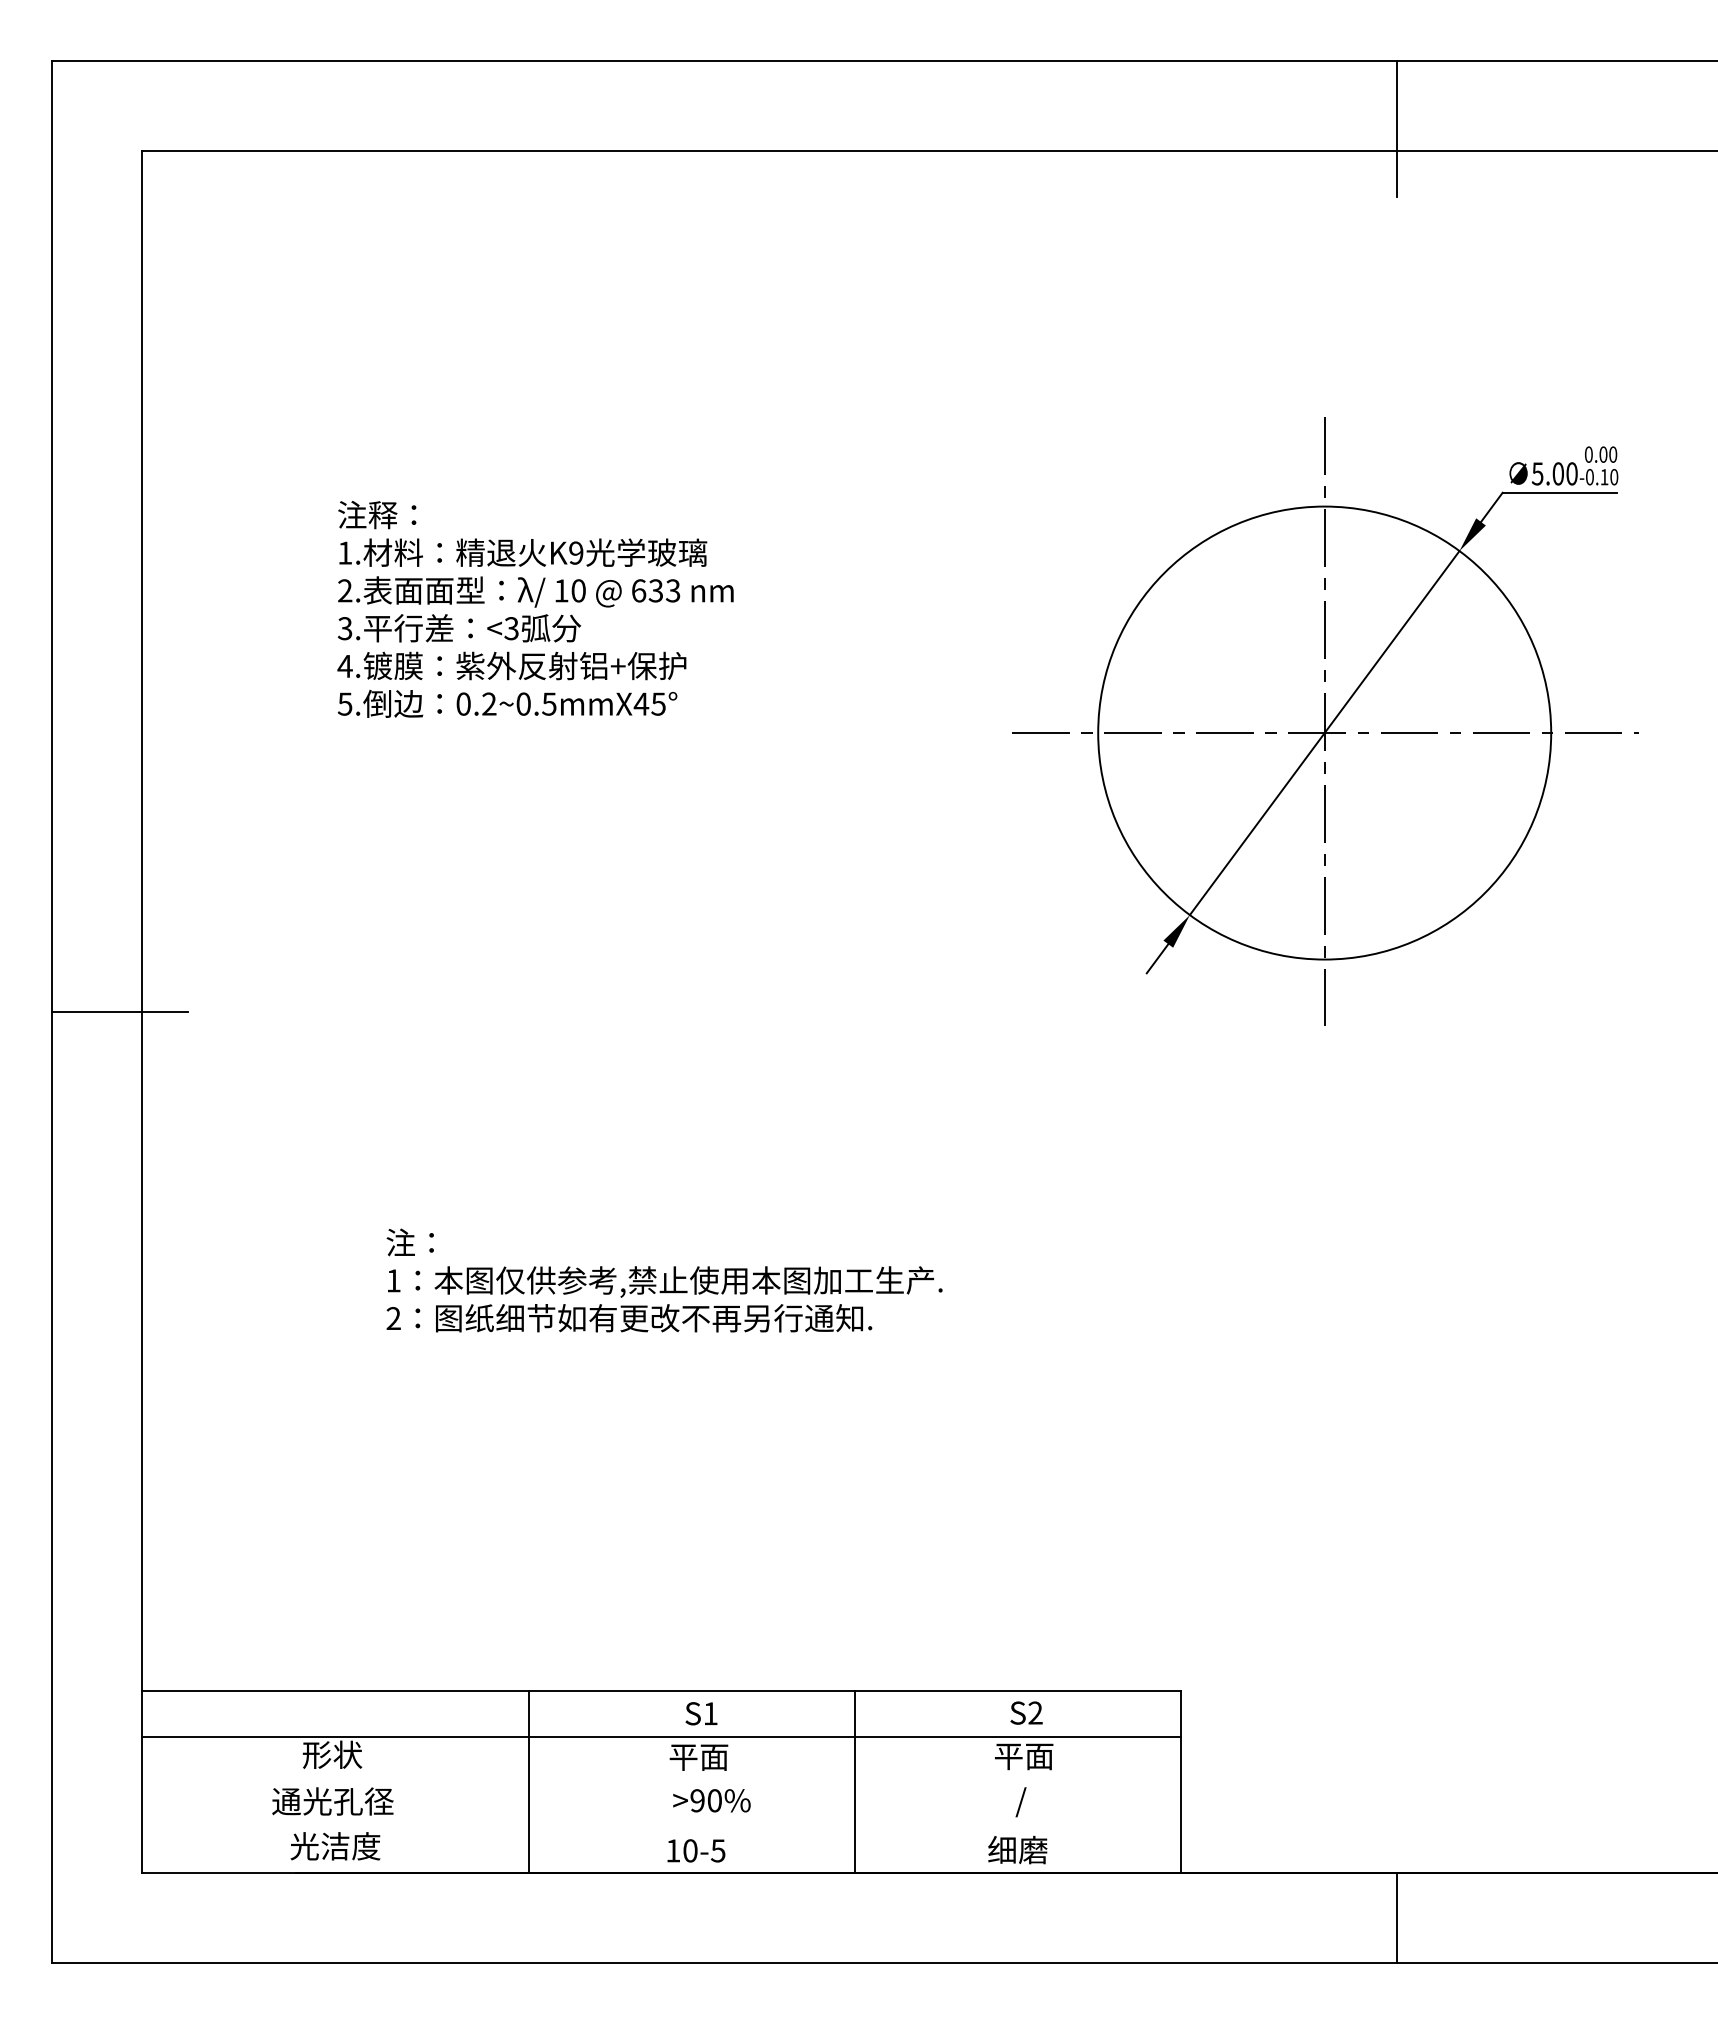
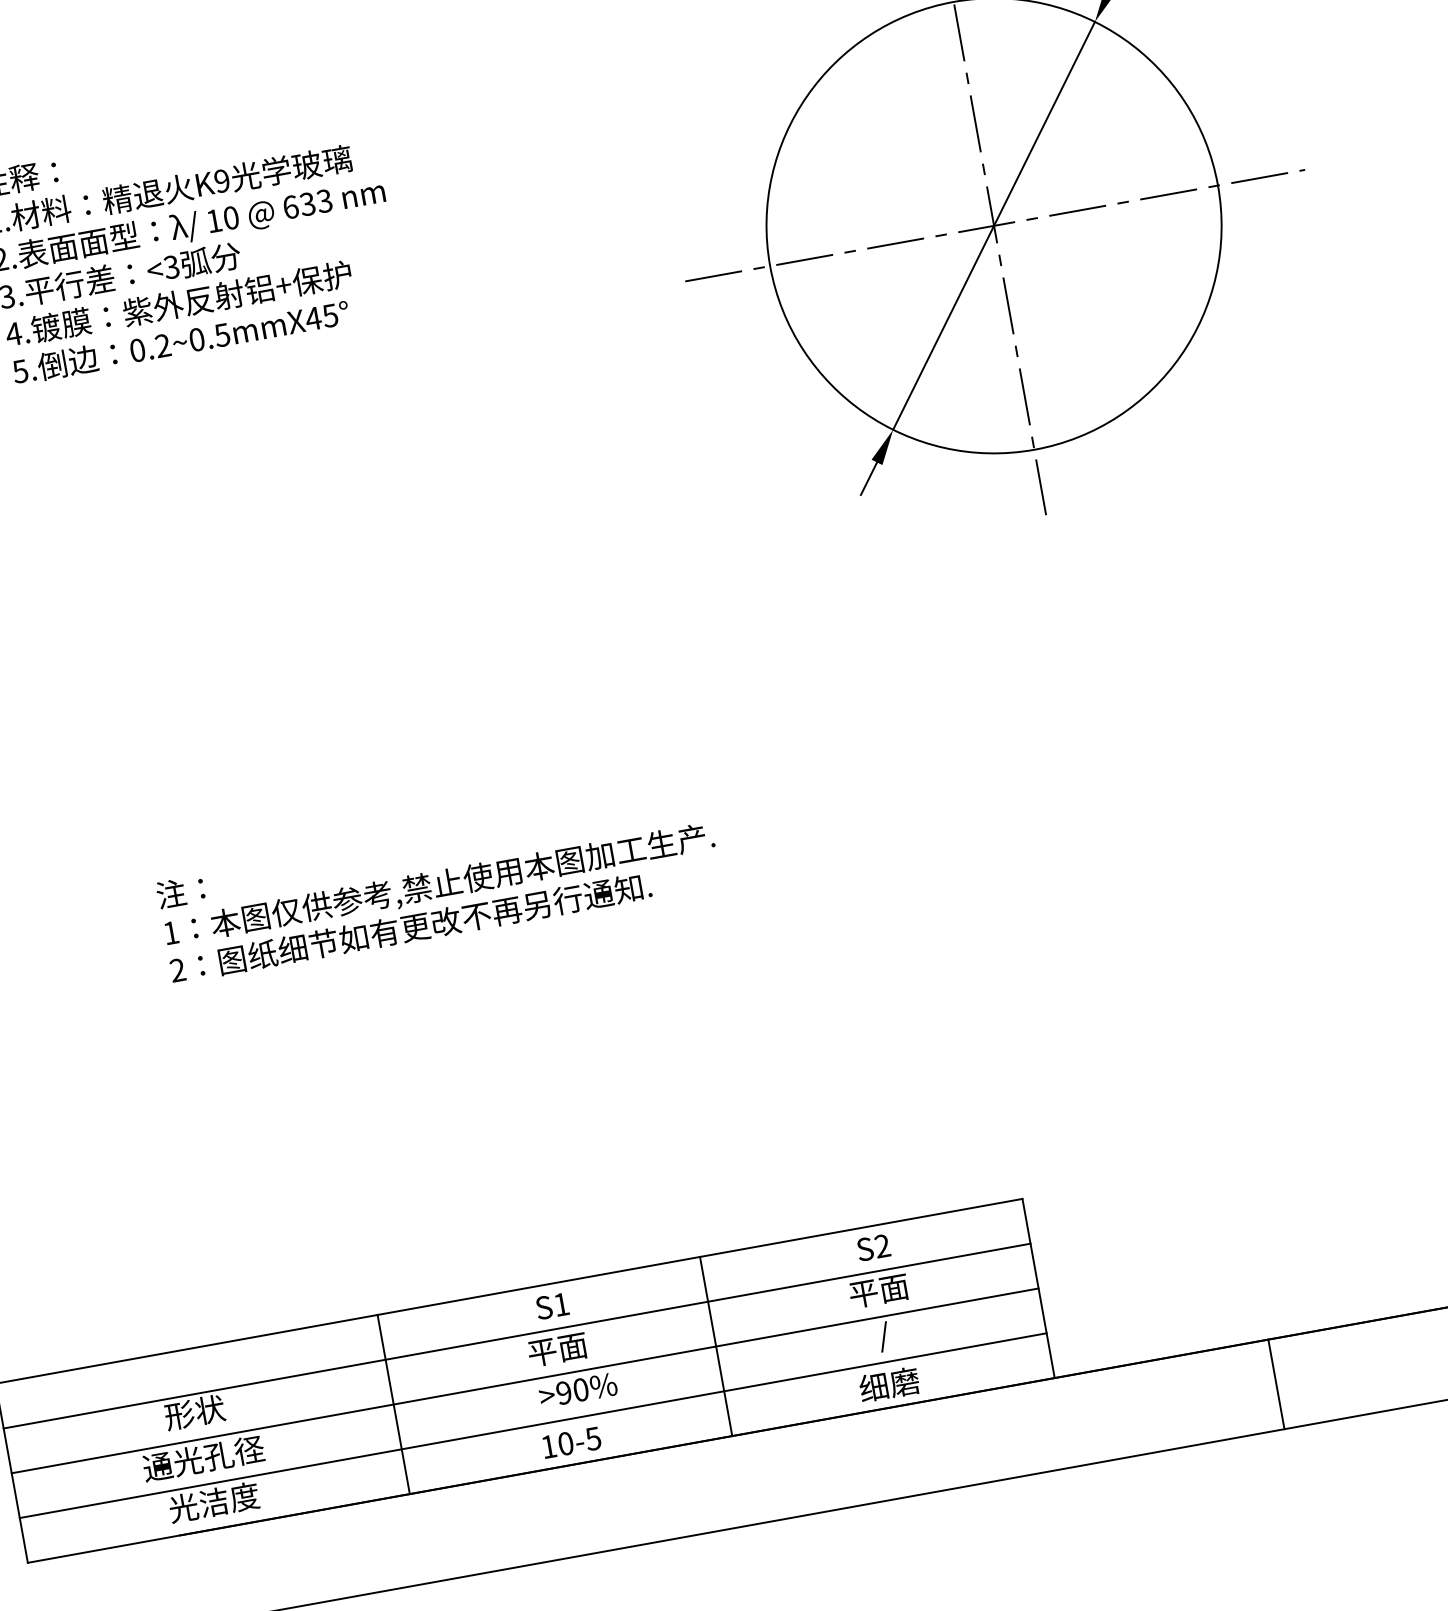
line: (661, 1782) -> (525, 1381), added
line: (661, 1827) -> (533, 1425), added

